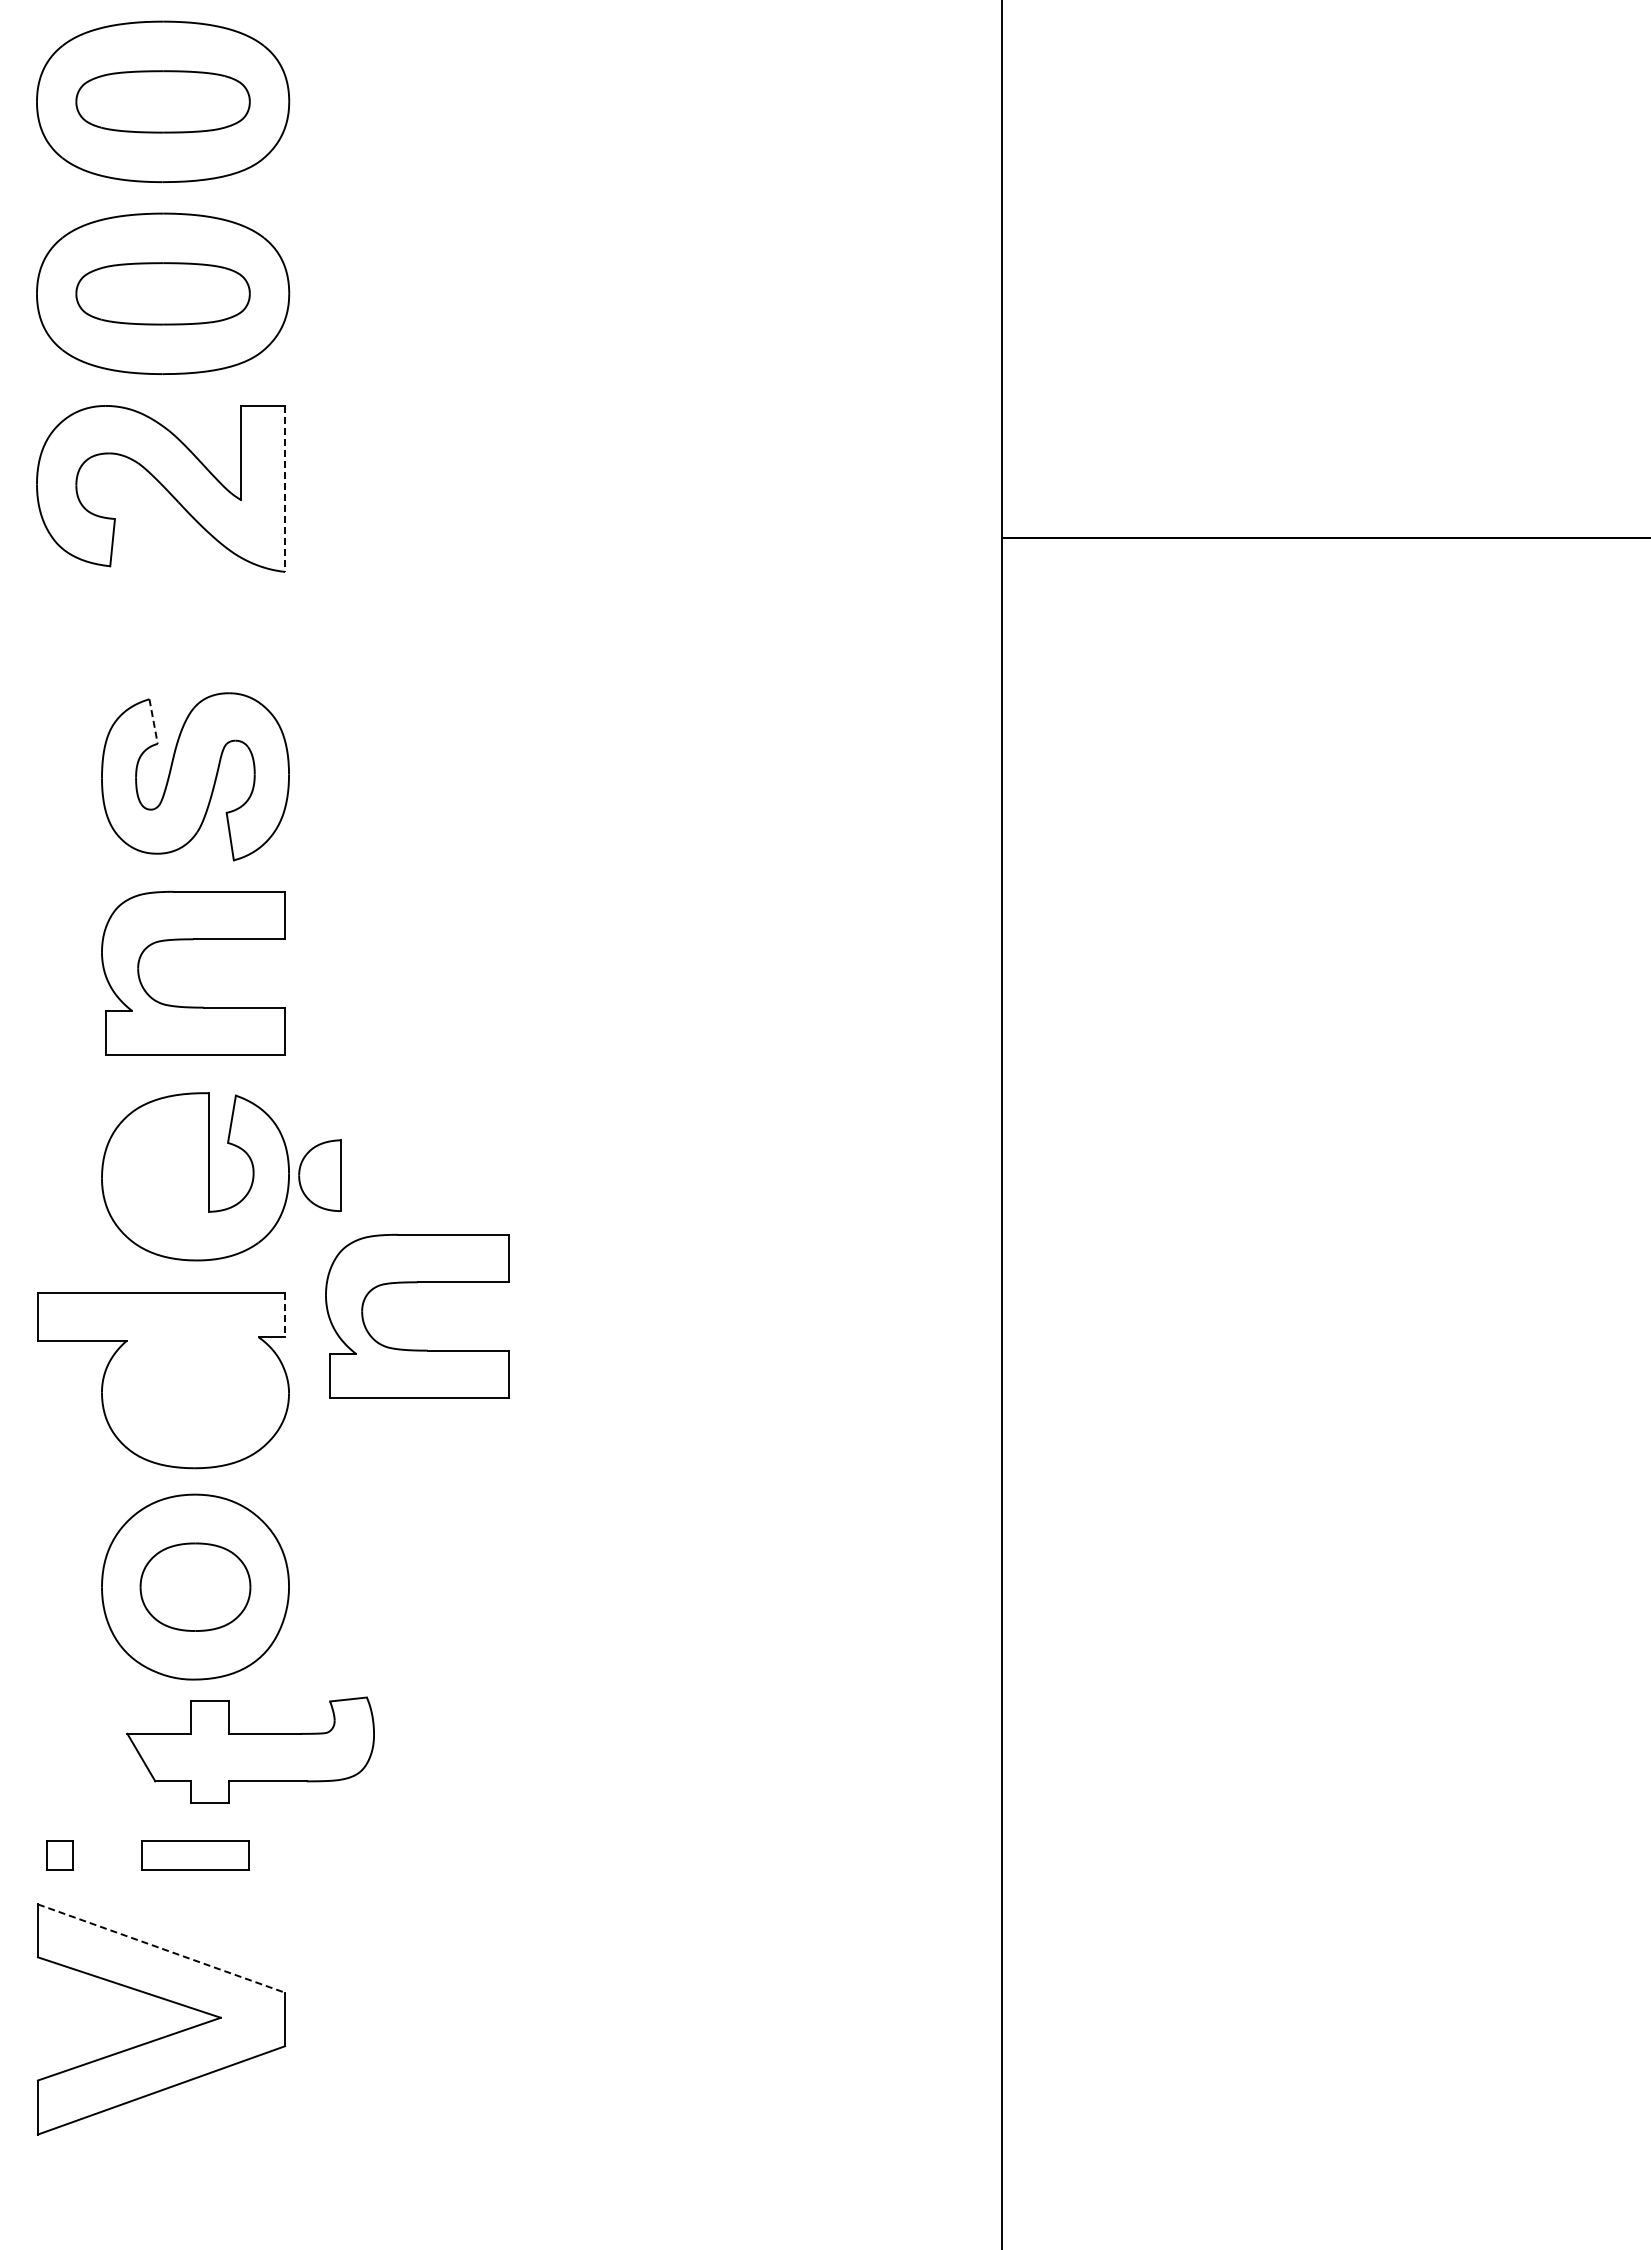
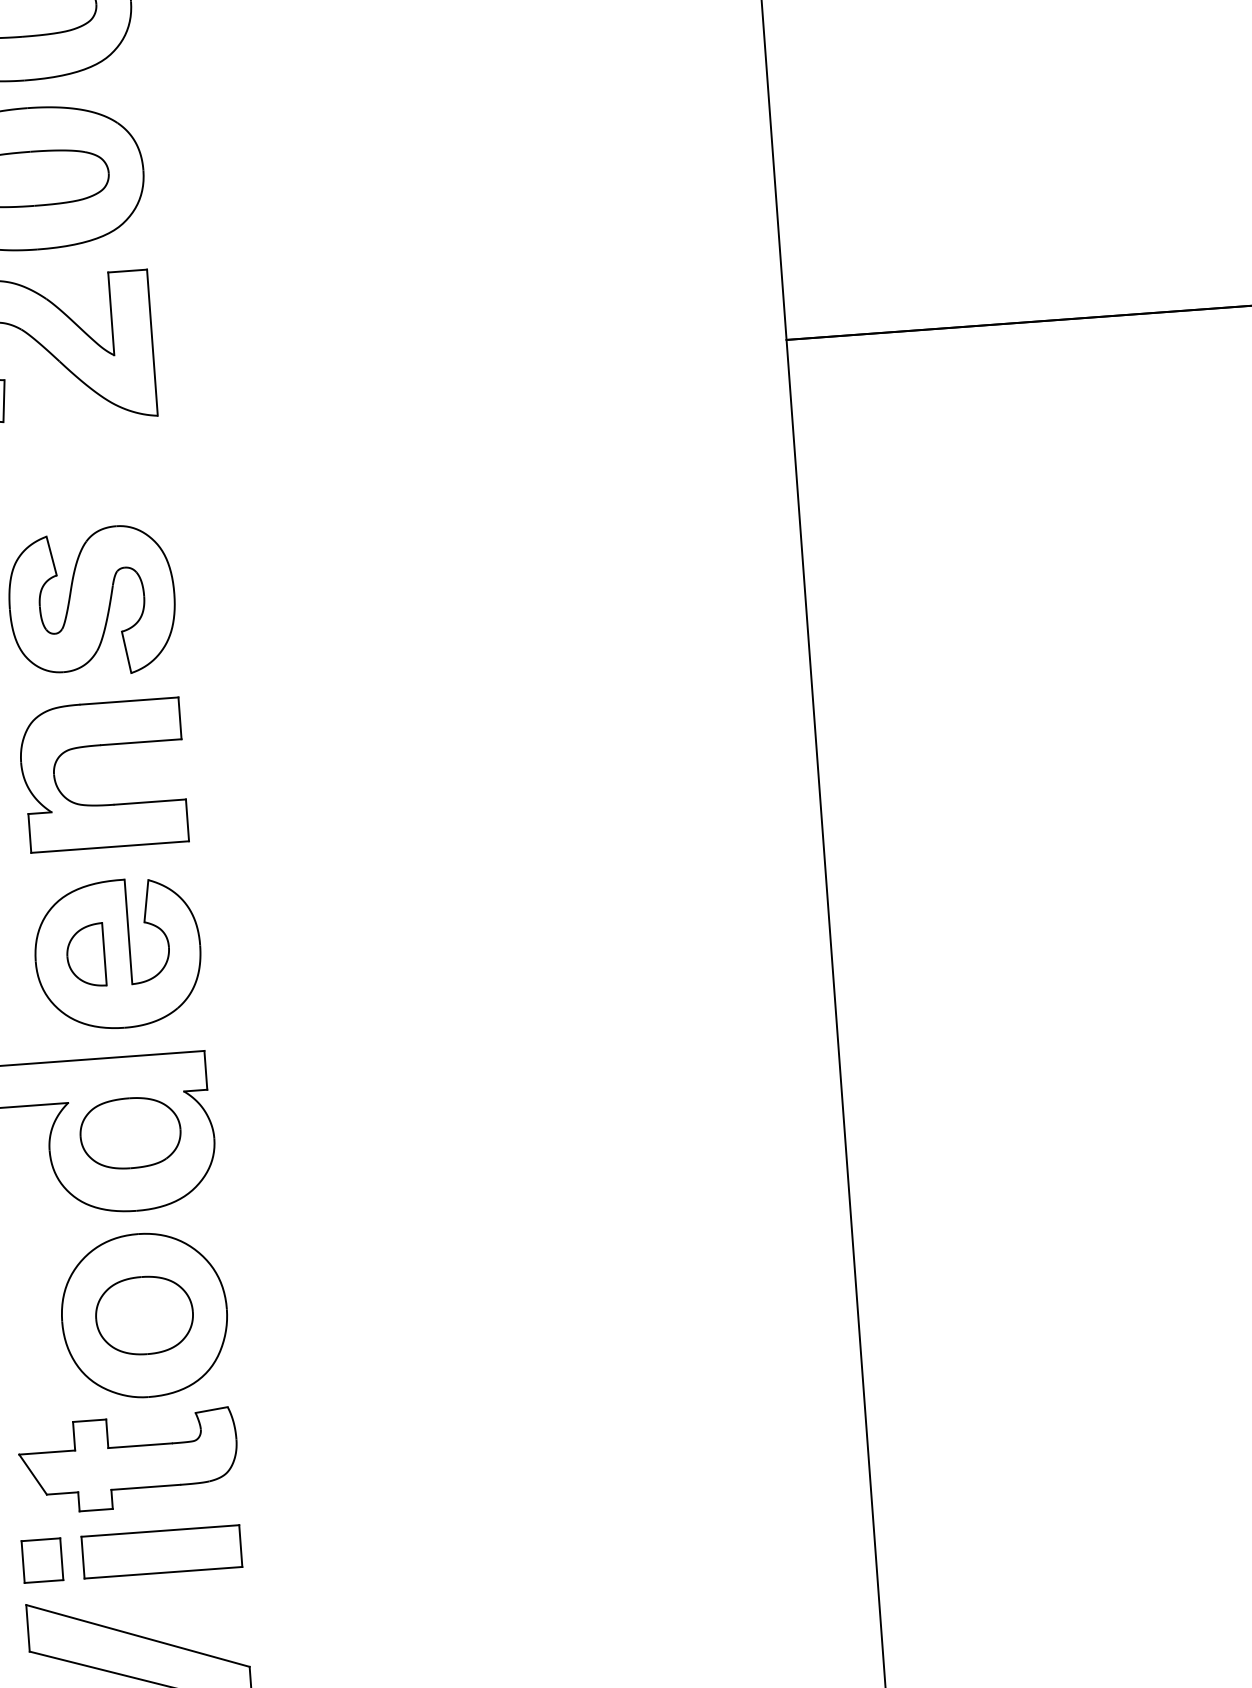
line: (285, 488) -> (152, 342), dashed -> solid
line: (153, 721) -> (51, 556), dashed -> solid
part: (319, 1175) -> (85, 955), moved
part: (417, 1283) -> (320, 1033), removed
line: (285, 1315) -> (206, 1070), dashed -> solid
part: (194, 1379) -> (130, 1132), added
part: (250, 1749) -> (128, 1460), moved
part: (59, 1855) -> (42, 1560), size x1.67
part: (195, 1855) -> (161, 1551), size x1.67
line: (161, 1948) -> (137, 1635), dashed -> solid

